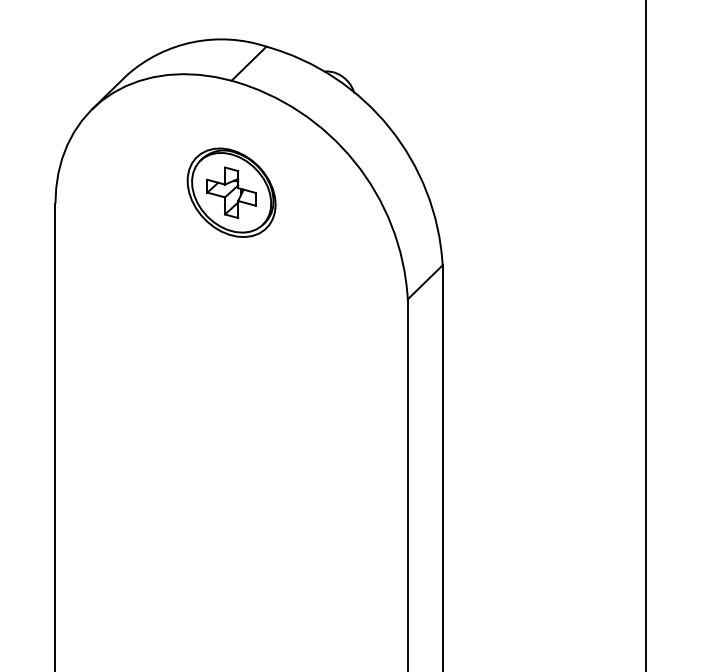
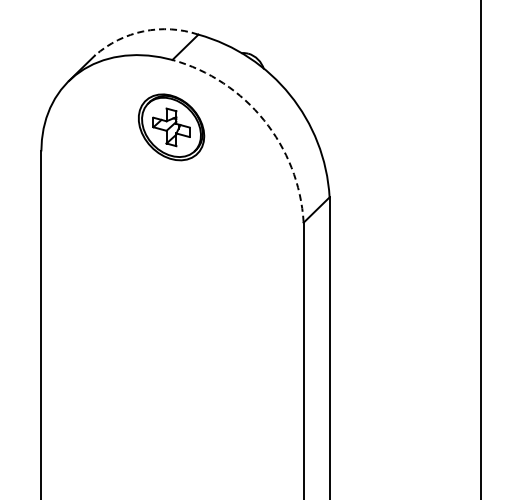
arc: (192, 42) -> (143, 31), solid -> dashed
arc: (355, 162) -> (264, 120), solid -> dashed
part: (231, 192) -> (171, 127), moved

